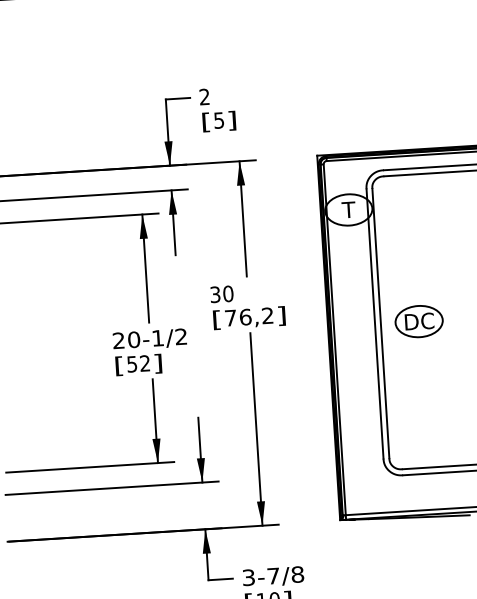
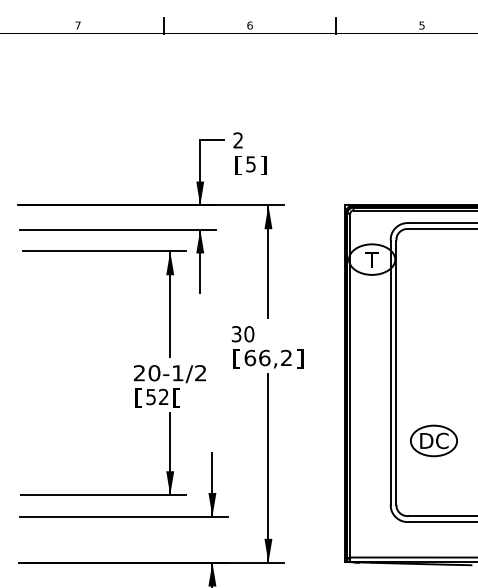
text: (231, 317) -> (250, 357), 76,2 -> 66,2
part: (418, 321) -> (433, 440), moved
text: (158, 363) -> (176, 397), ] -> [

